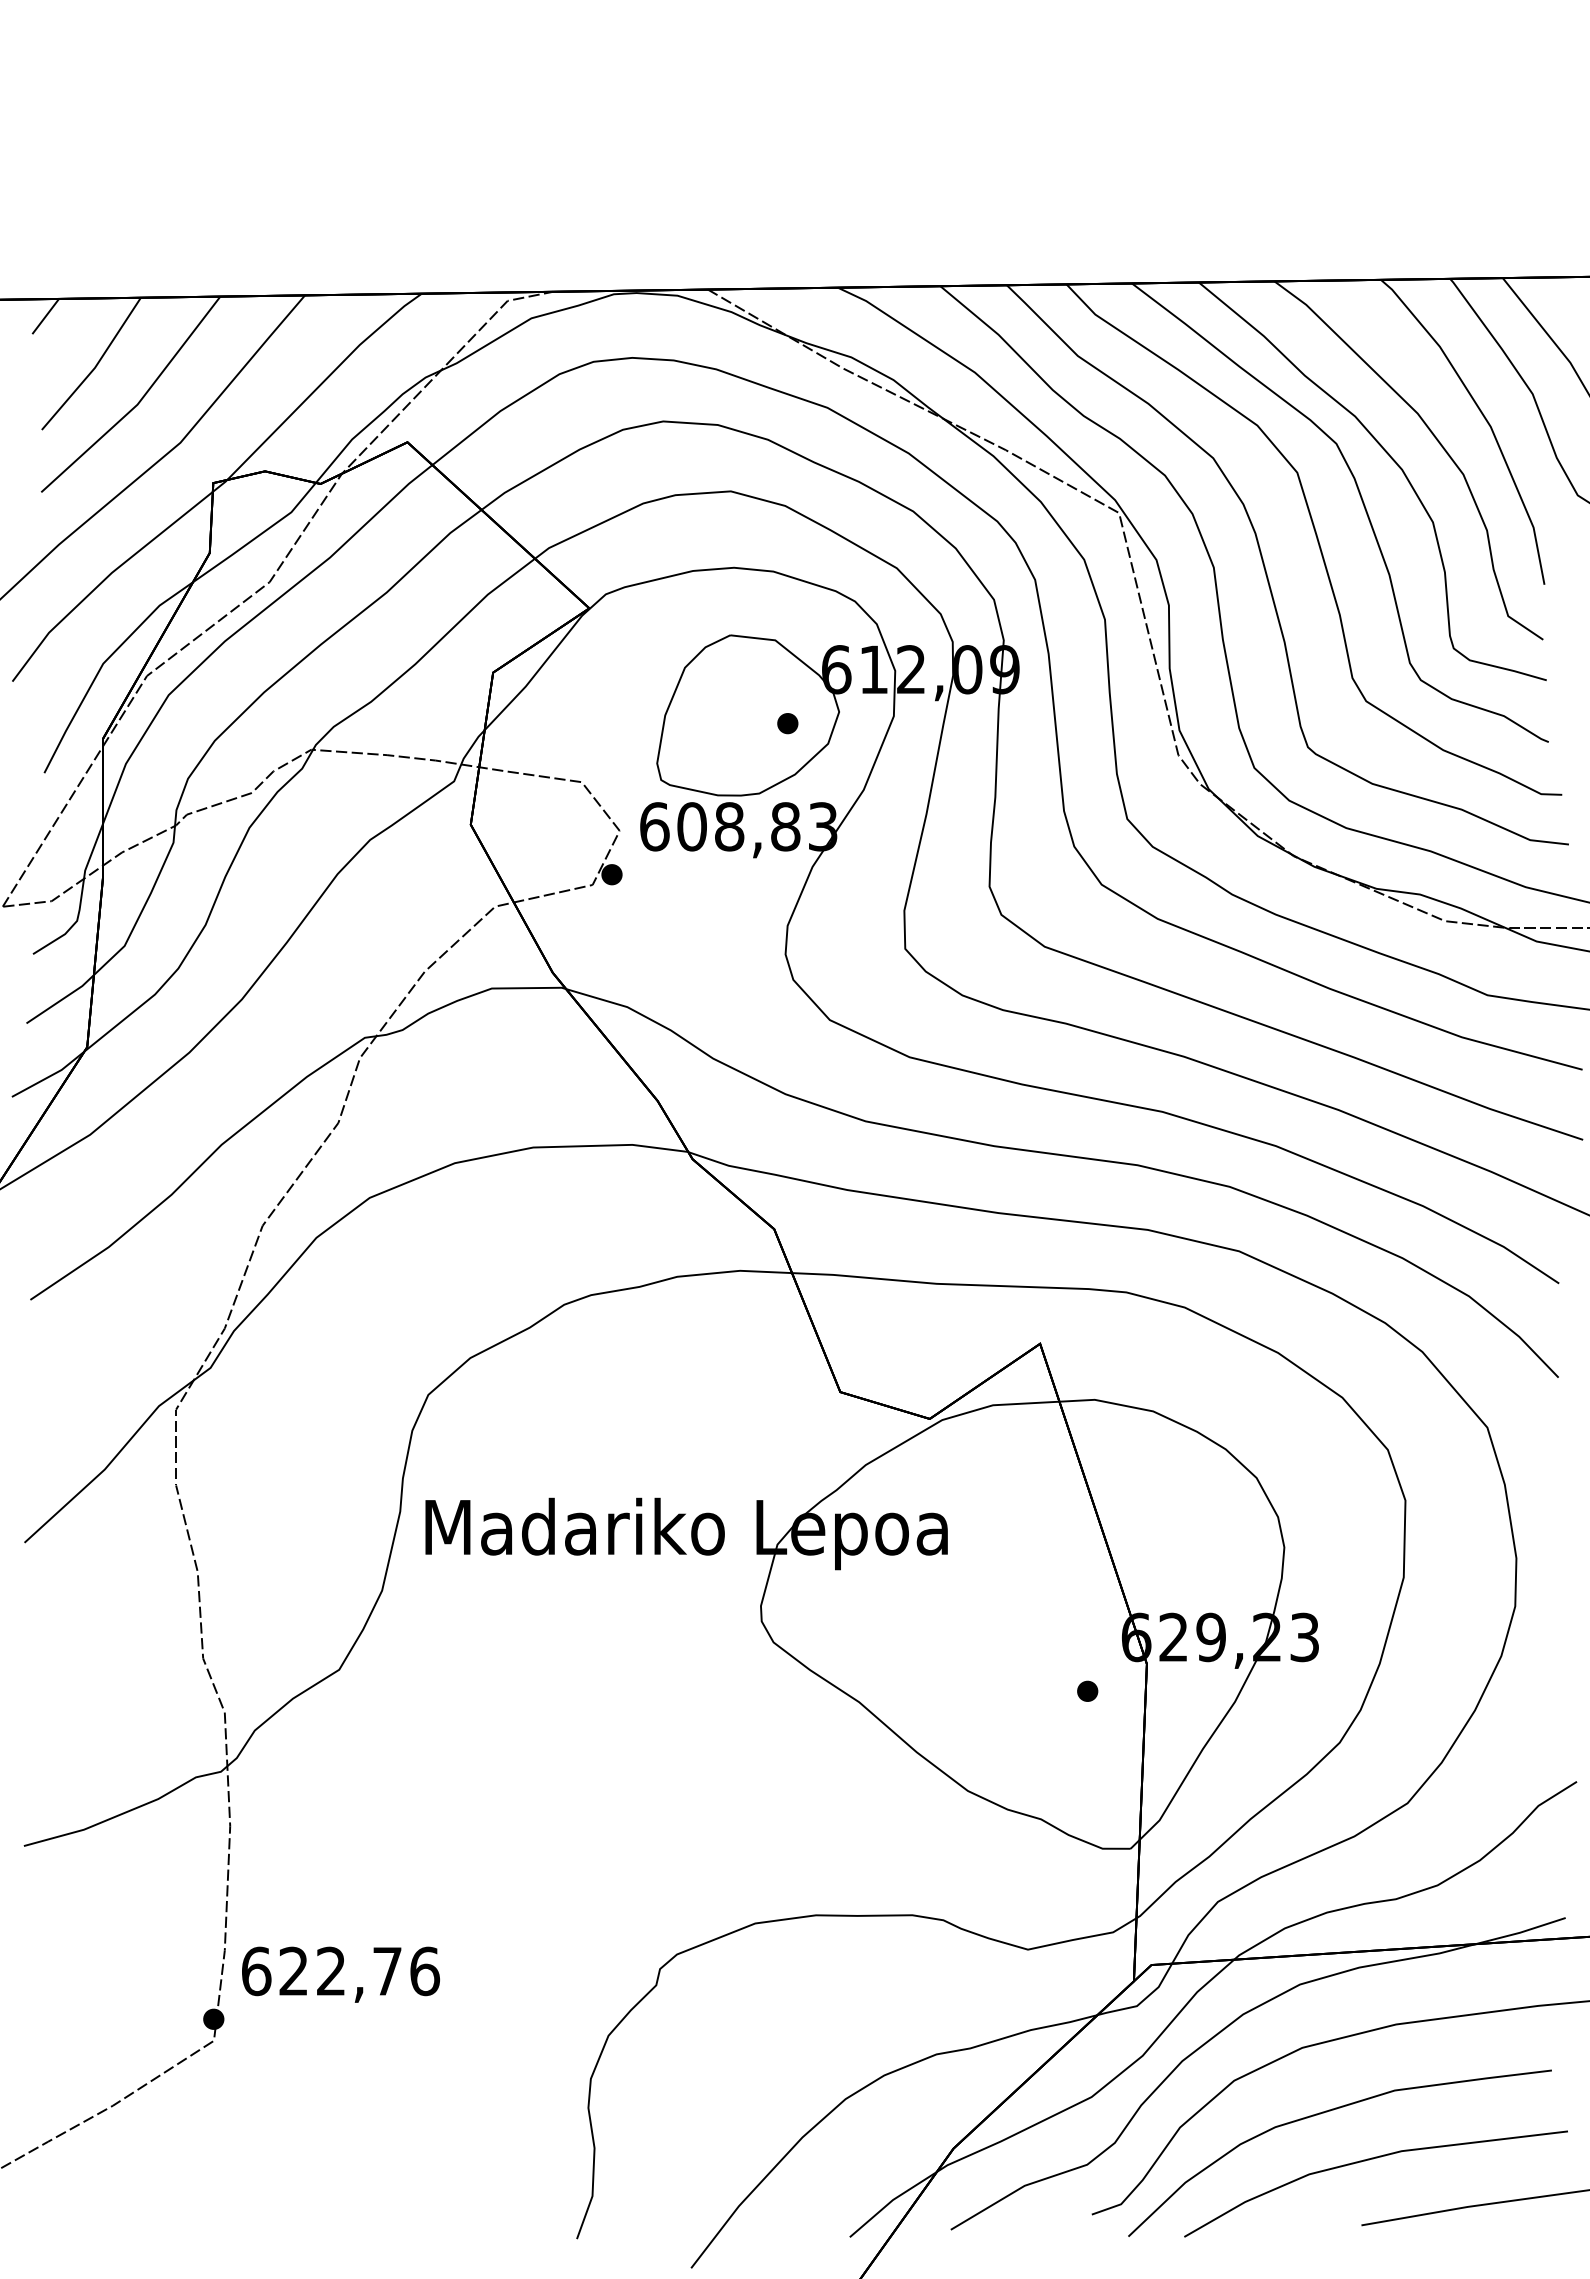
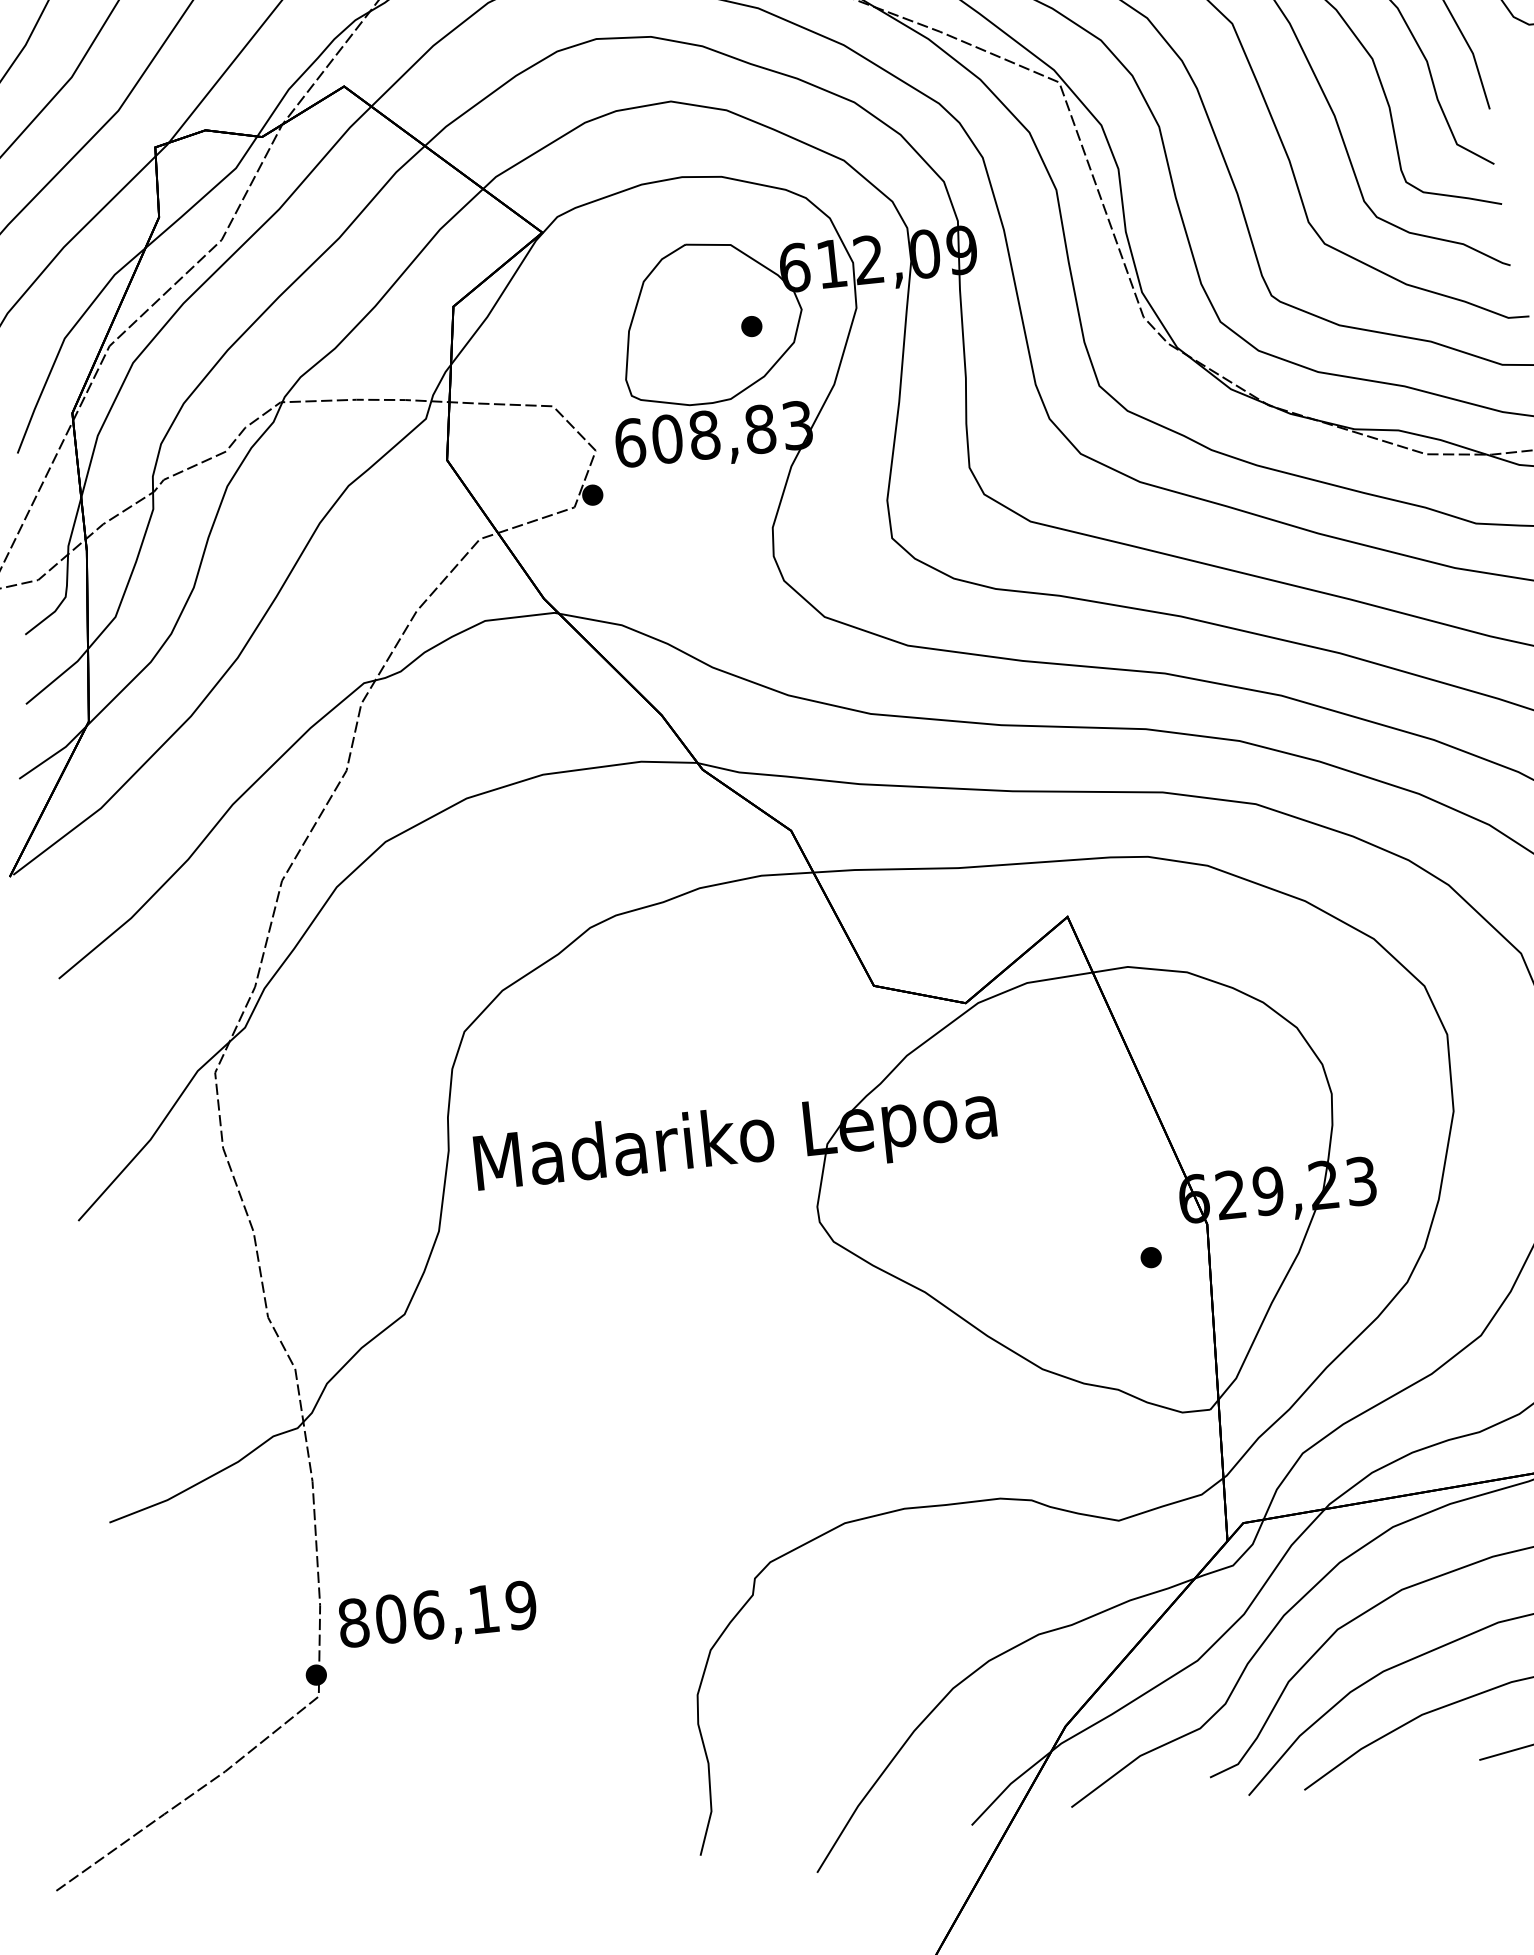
text: (340, 1971) -> (437, 1614), 622,76 -> 806,19

